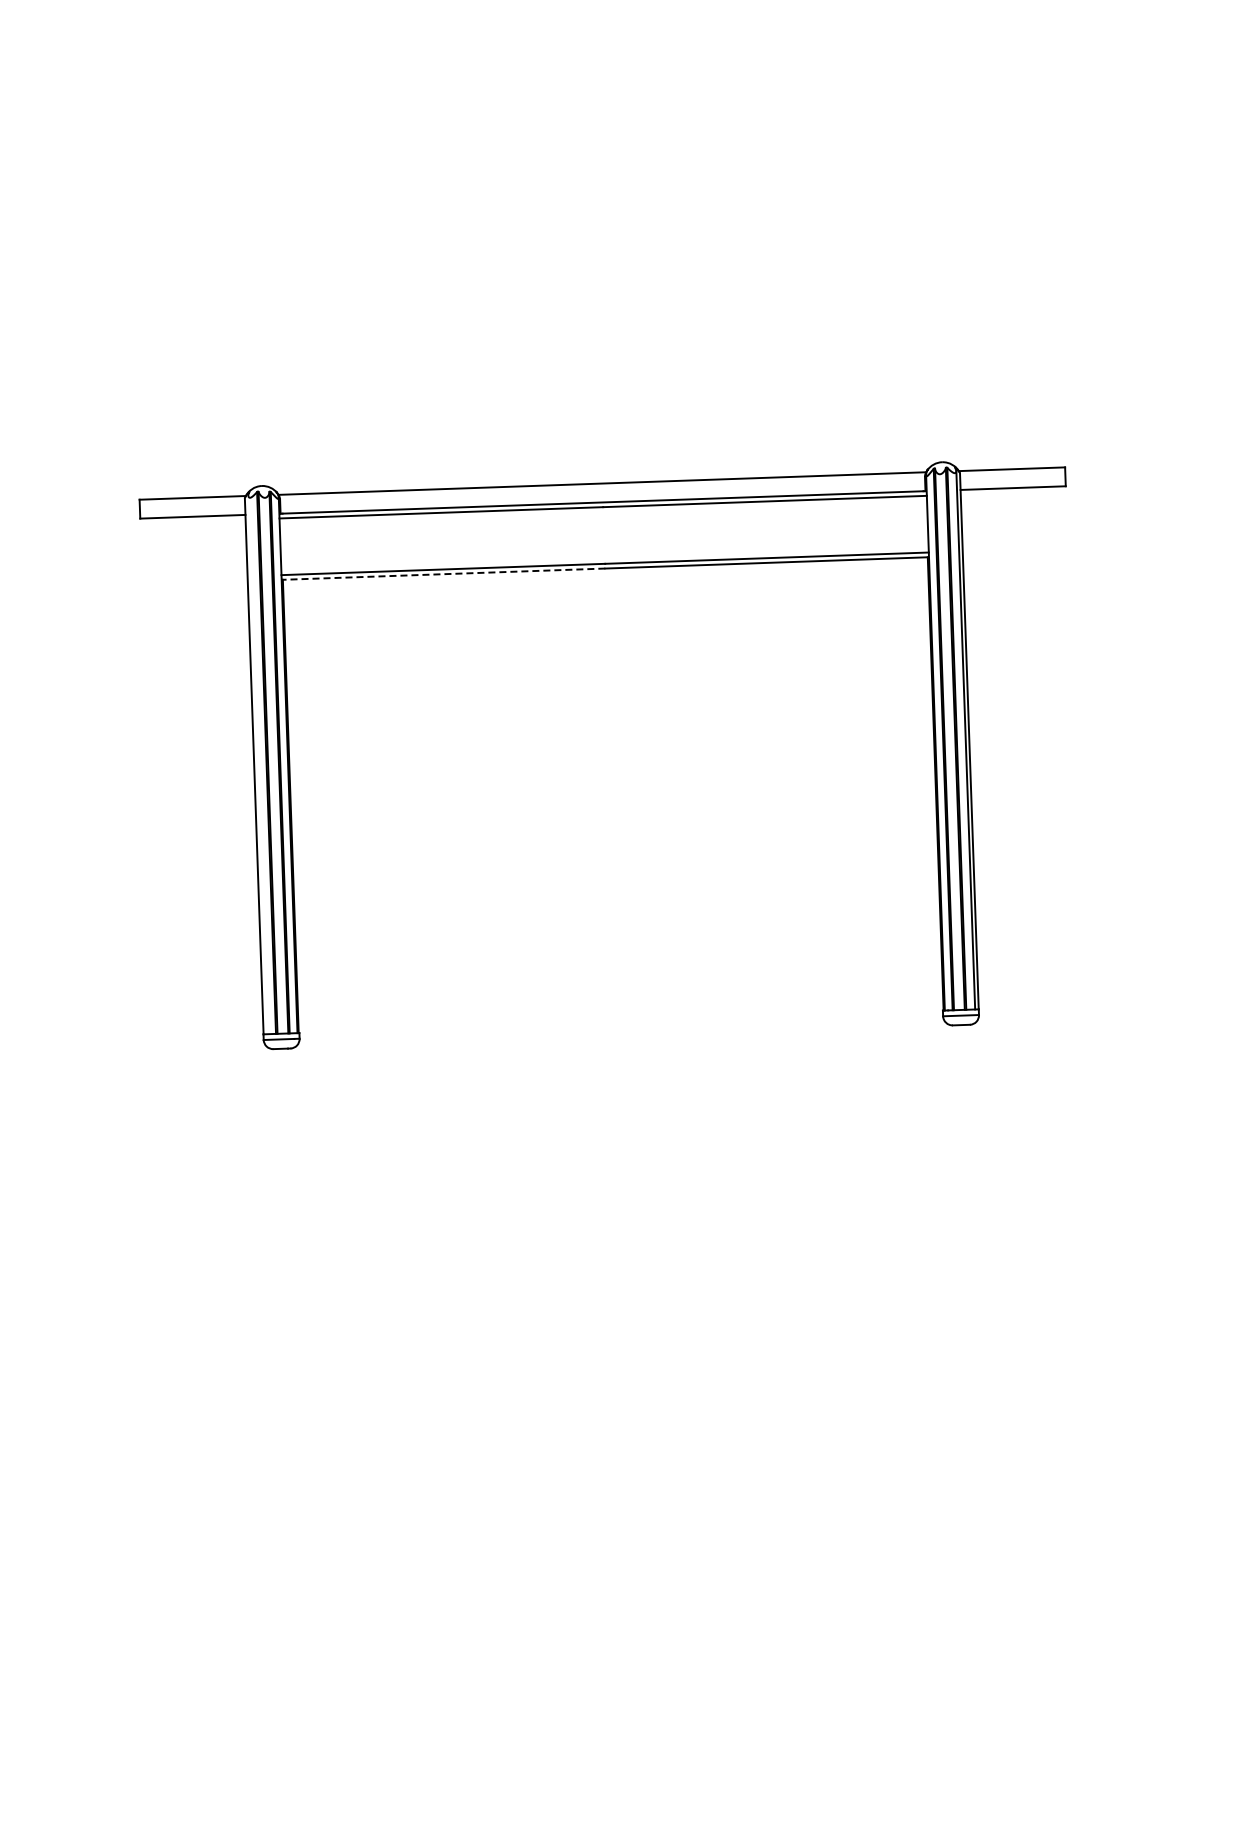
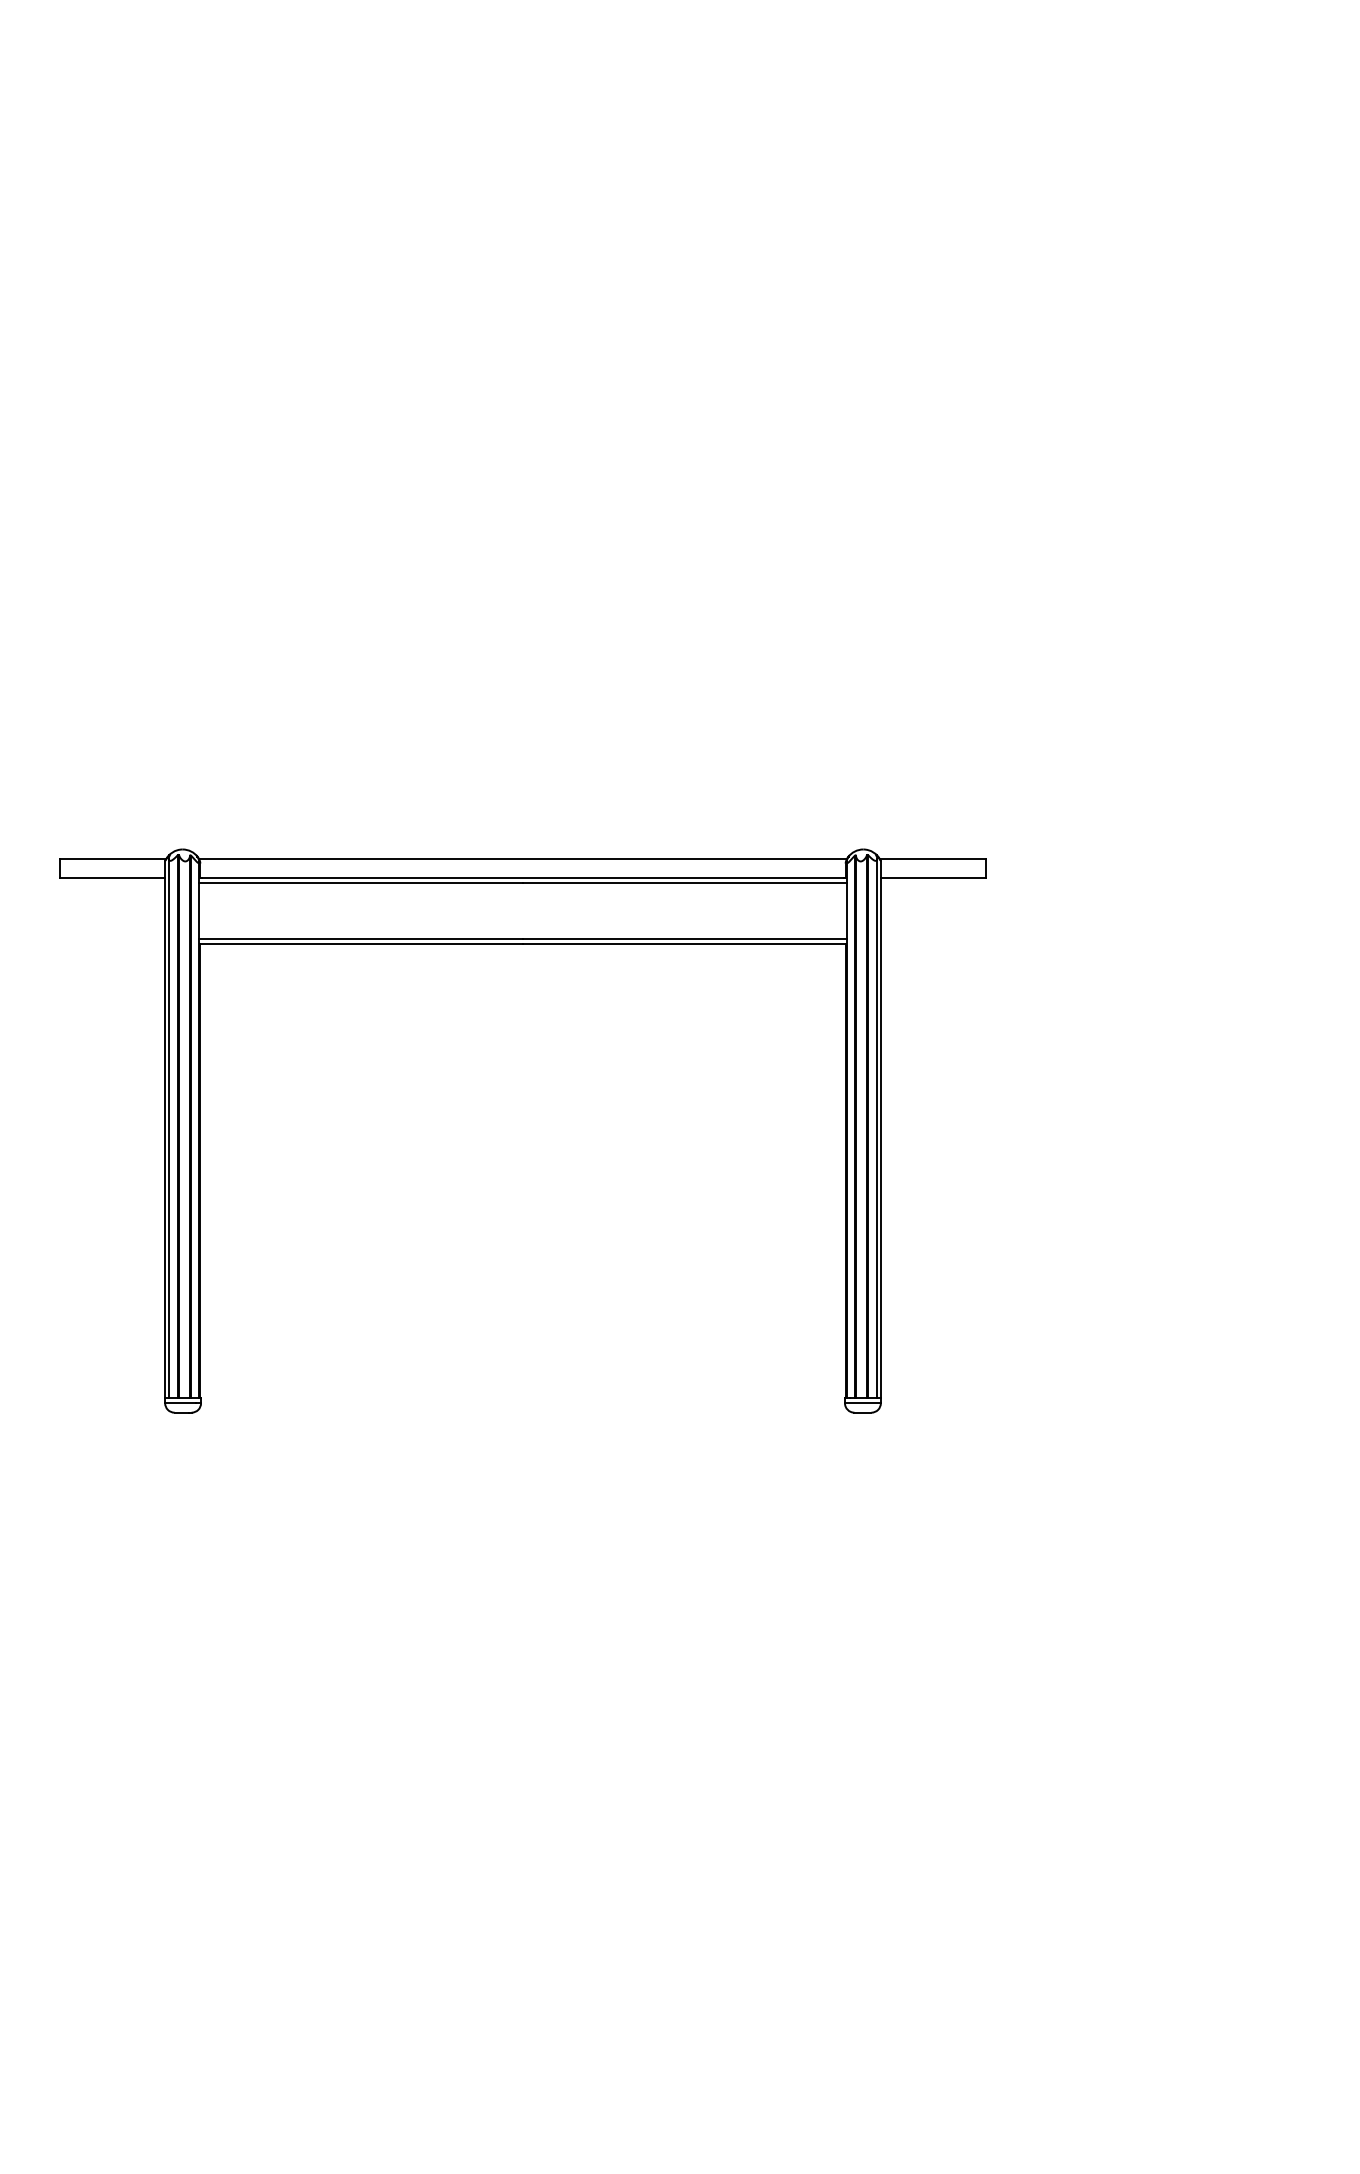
line: (443, 573) -> (361, 943), dashed -> solid
line: (257, 764) -> (168, 1127), added

